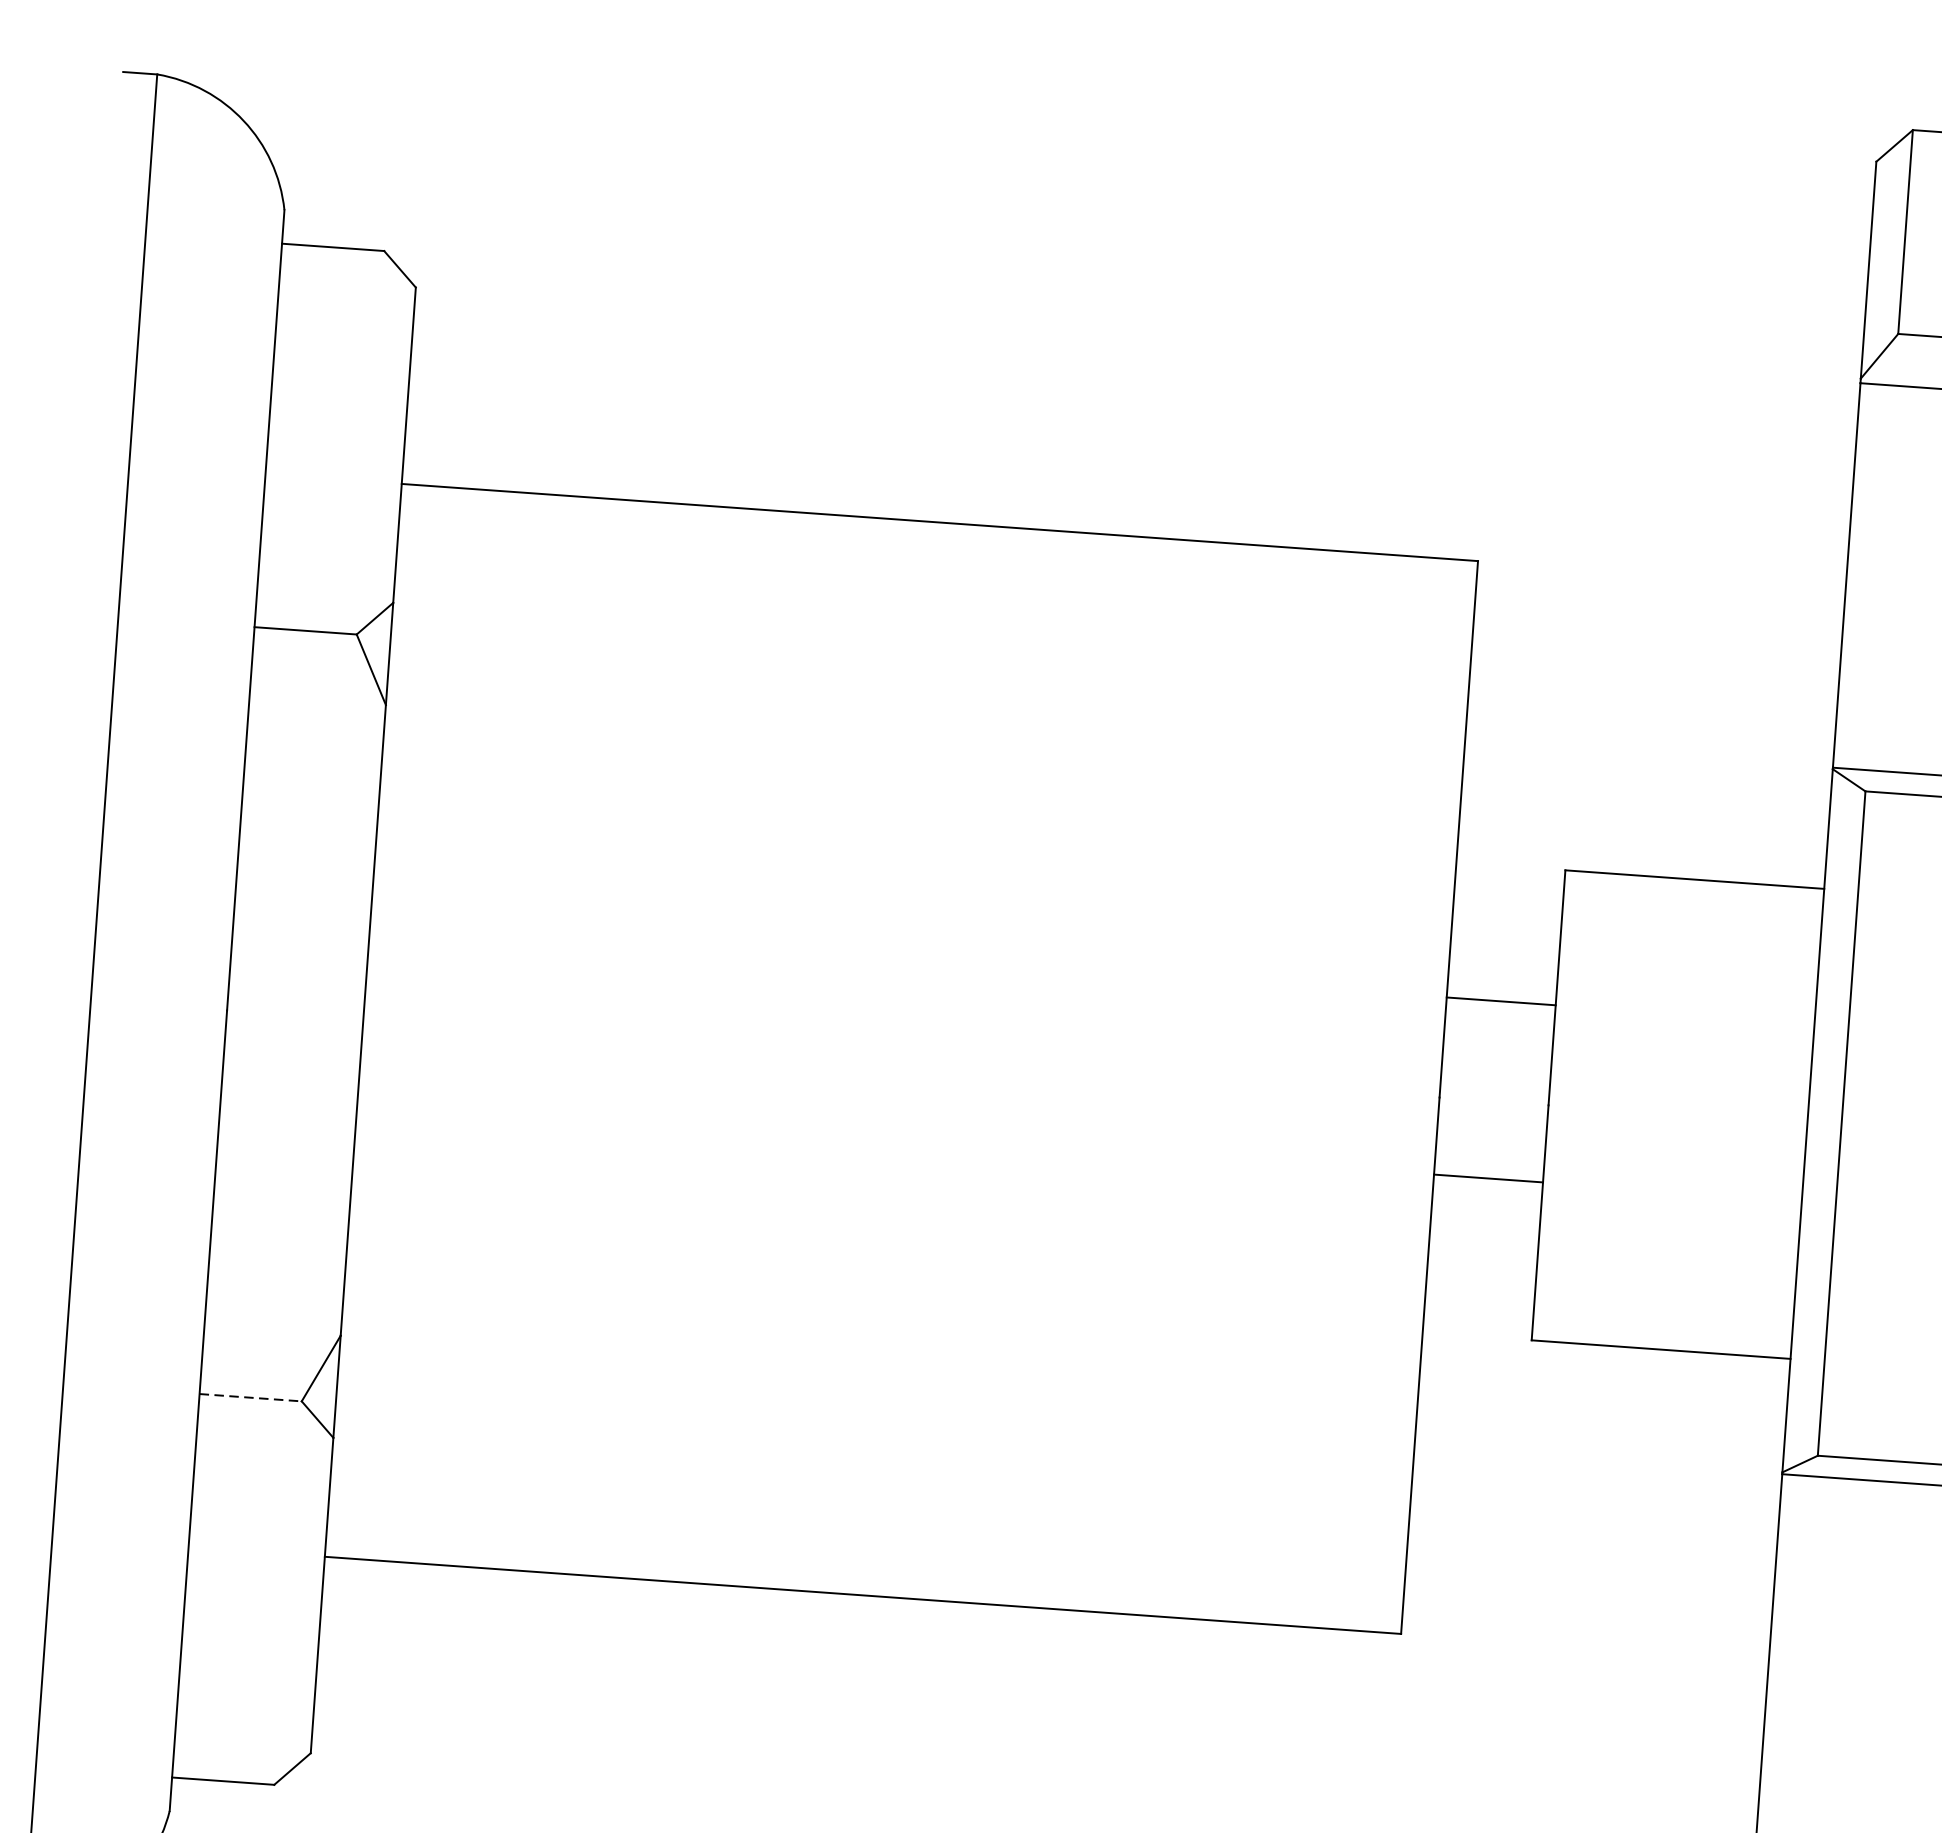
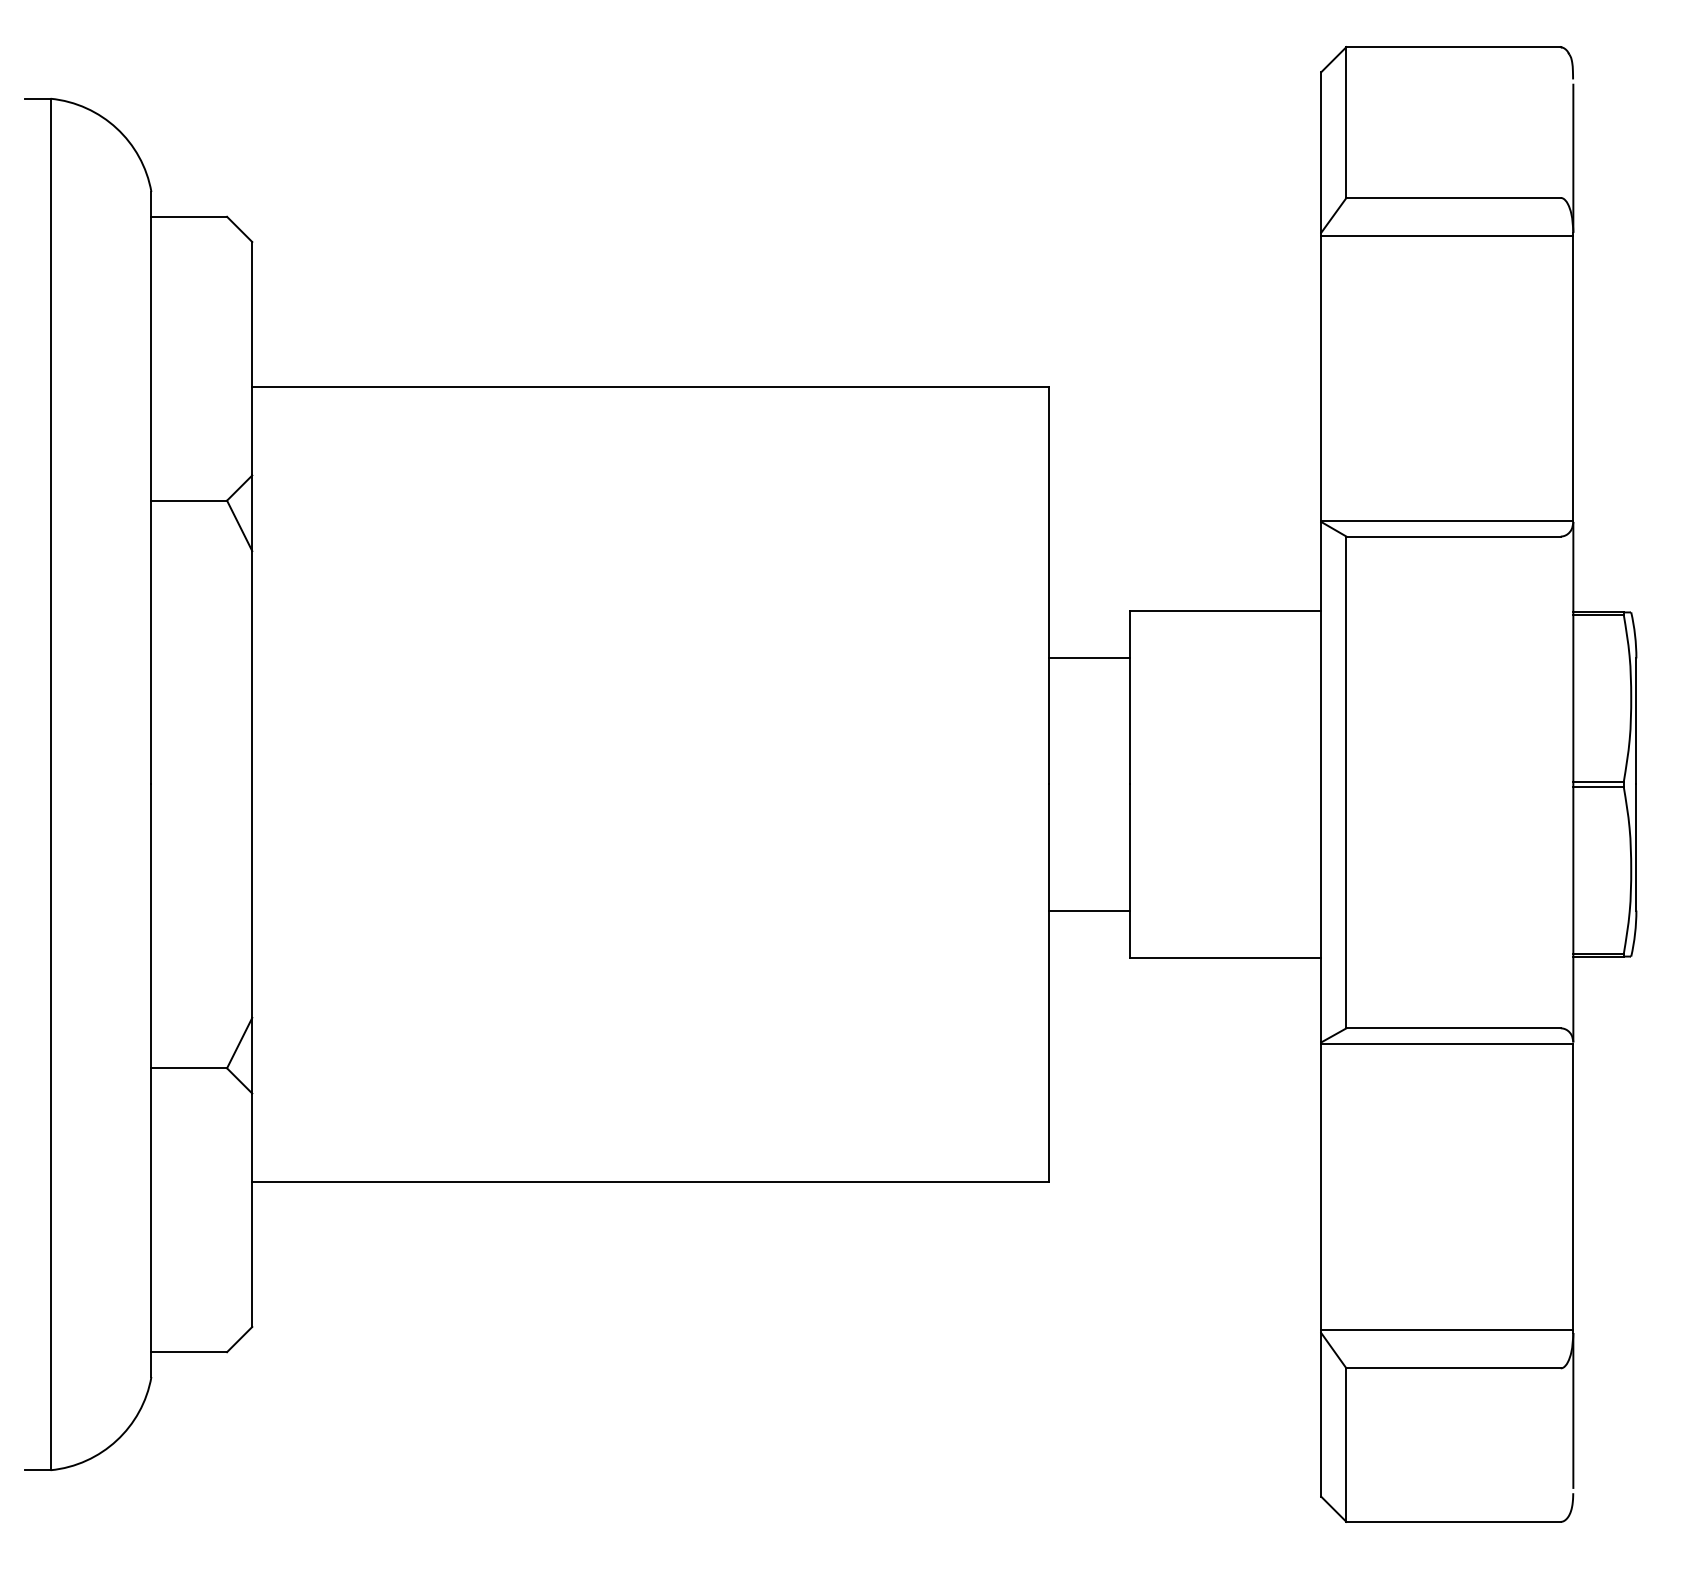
line: (1500, 1001) -> (1088, 658), moved
line: (1487, 1178) -> (1088, 910), moved
line: (250, 1397) -> (189, 1068), dashed -> solid

